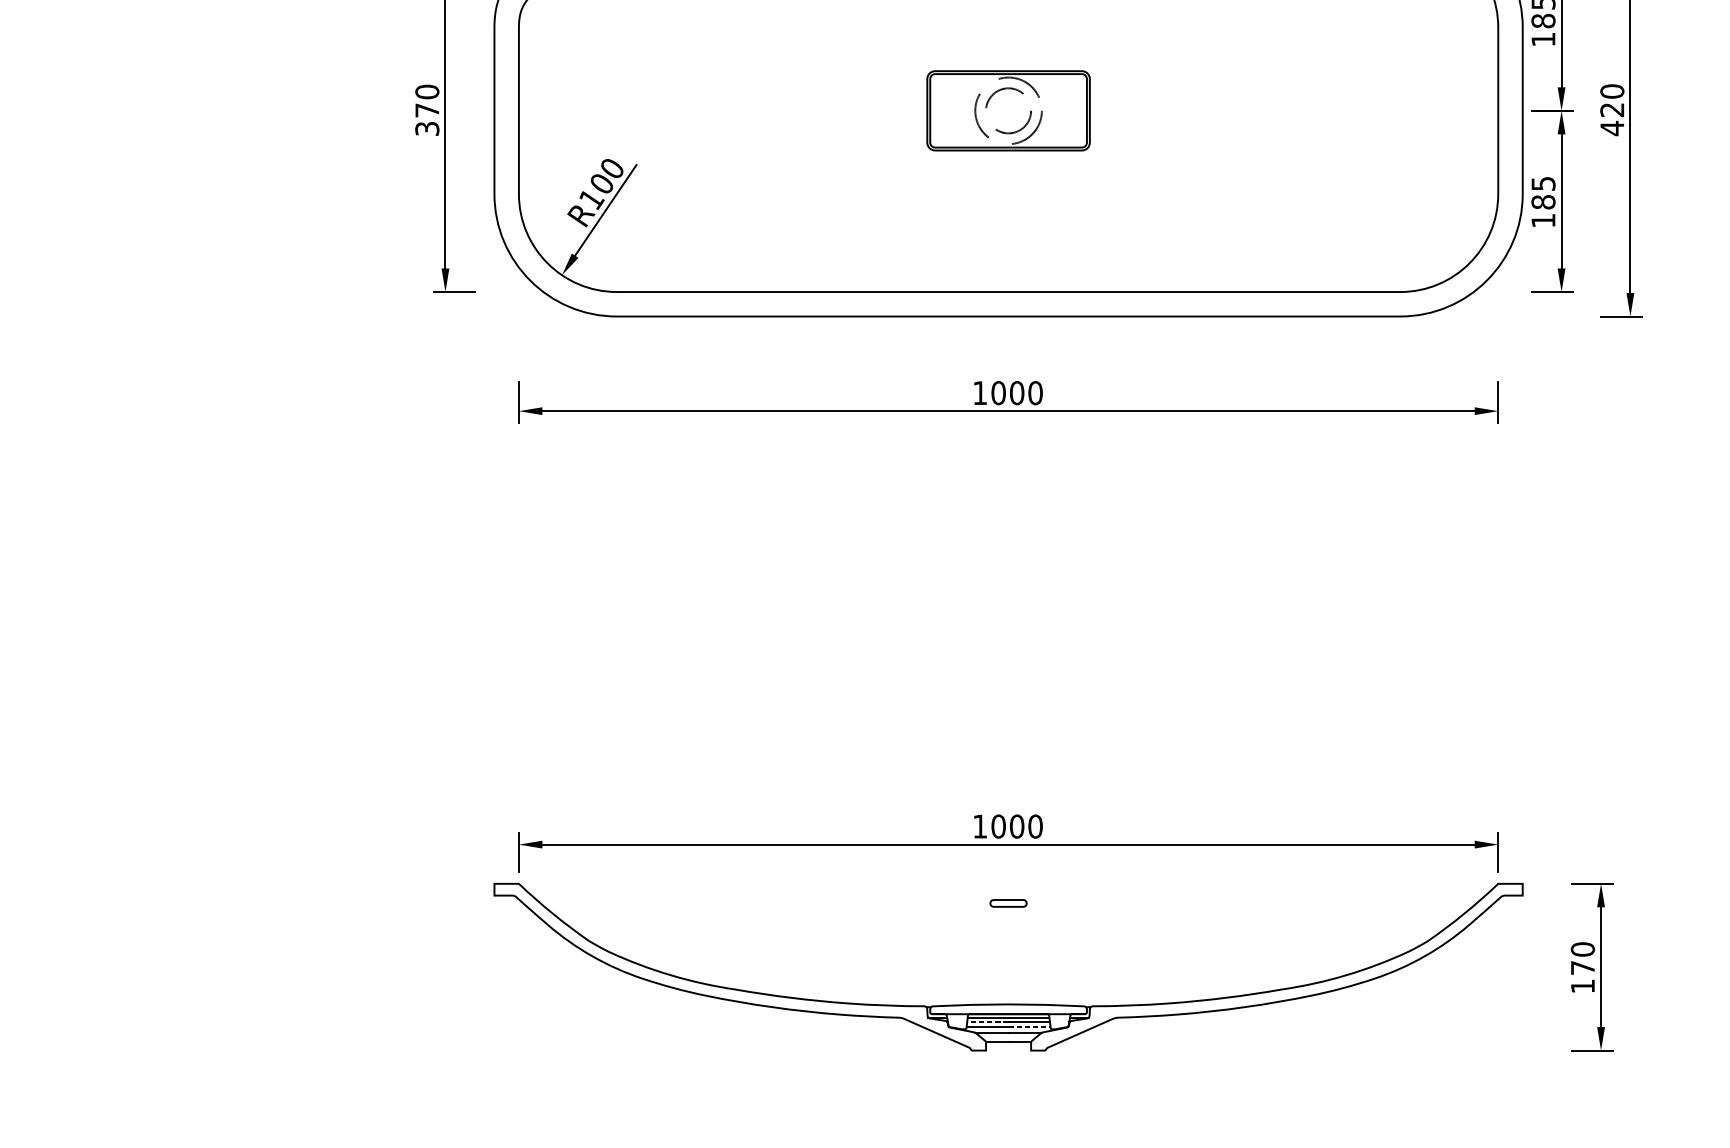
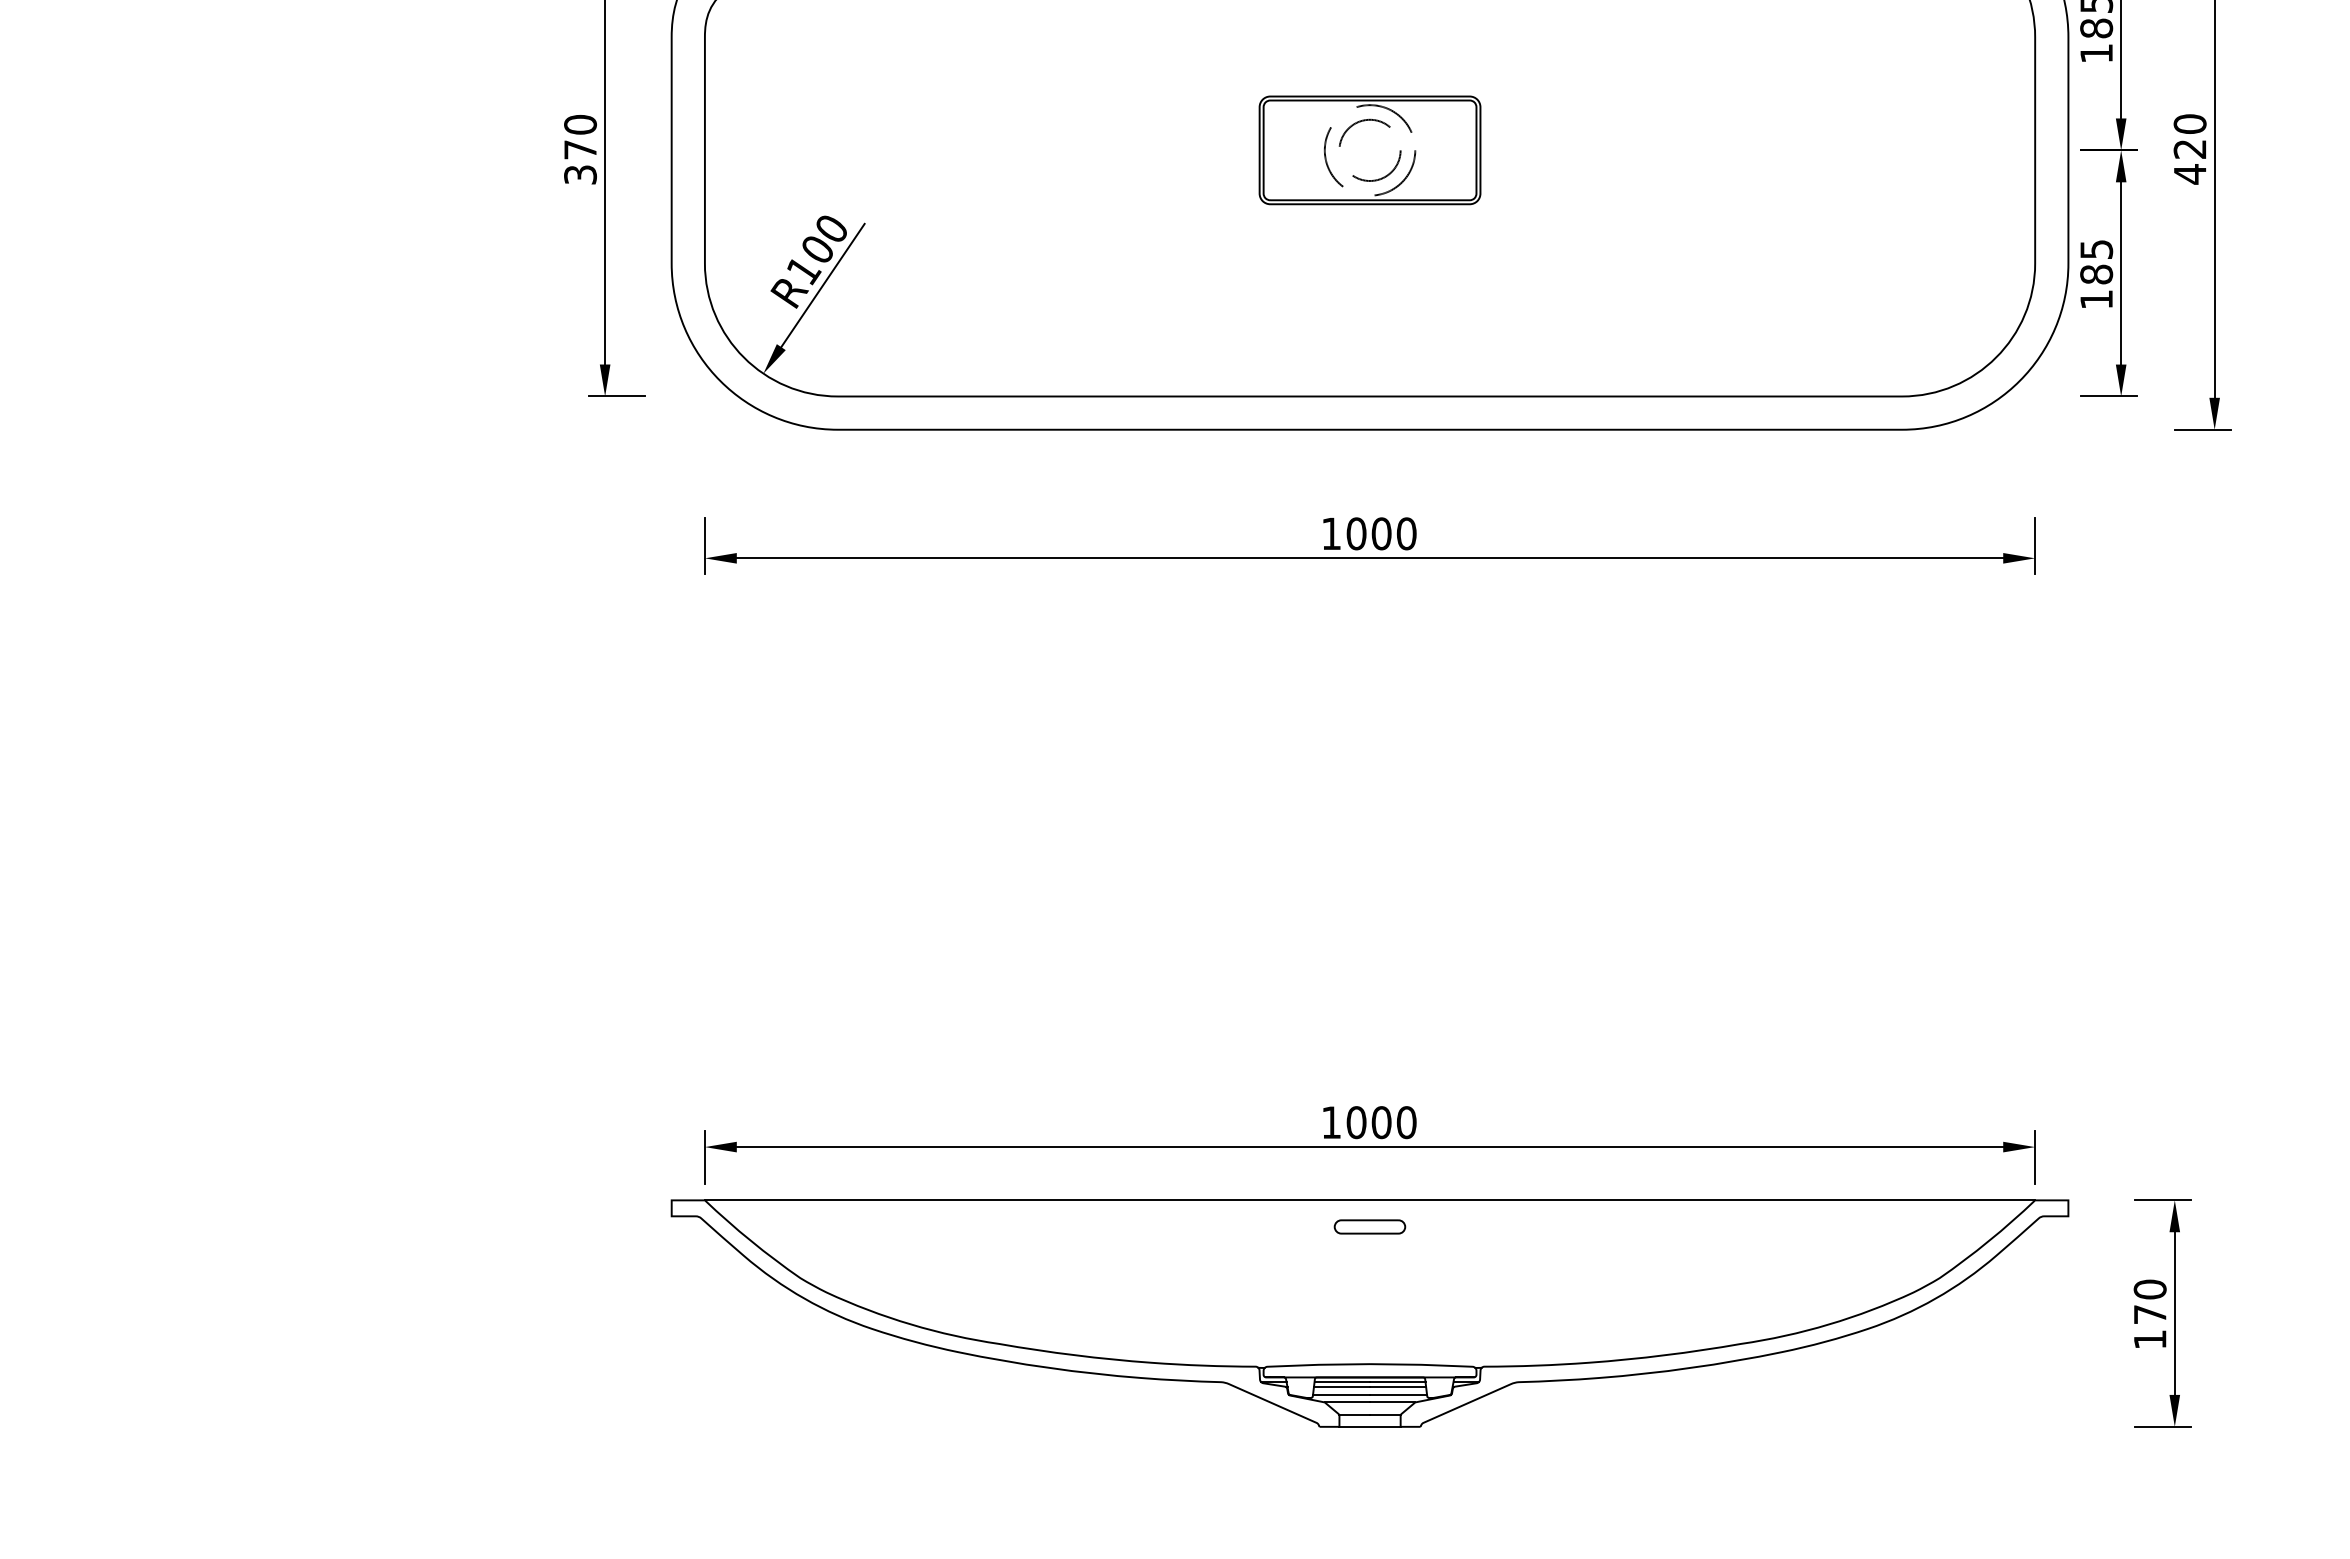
line: (1008, 883) -> (1369, 1200), added
part: (1008, 903) -> (1369, 1226), size x1.43
line: (987, 1021) -> (1341, 1387), dashed -> solid
line: (1029, 1026) -> (1398, 1394), dashed -> solid
line: (1008, 1050) -> (1369, 1426), added

